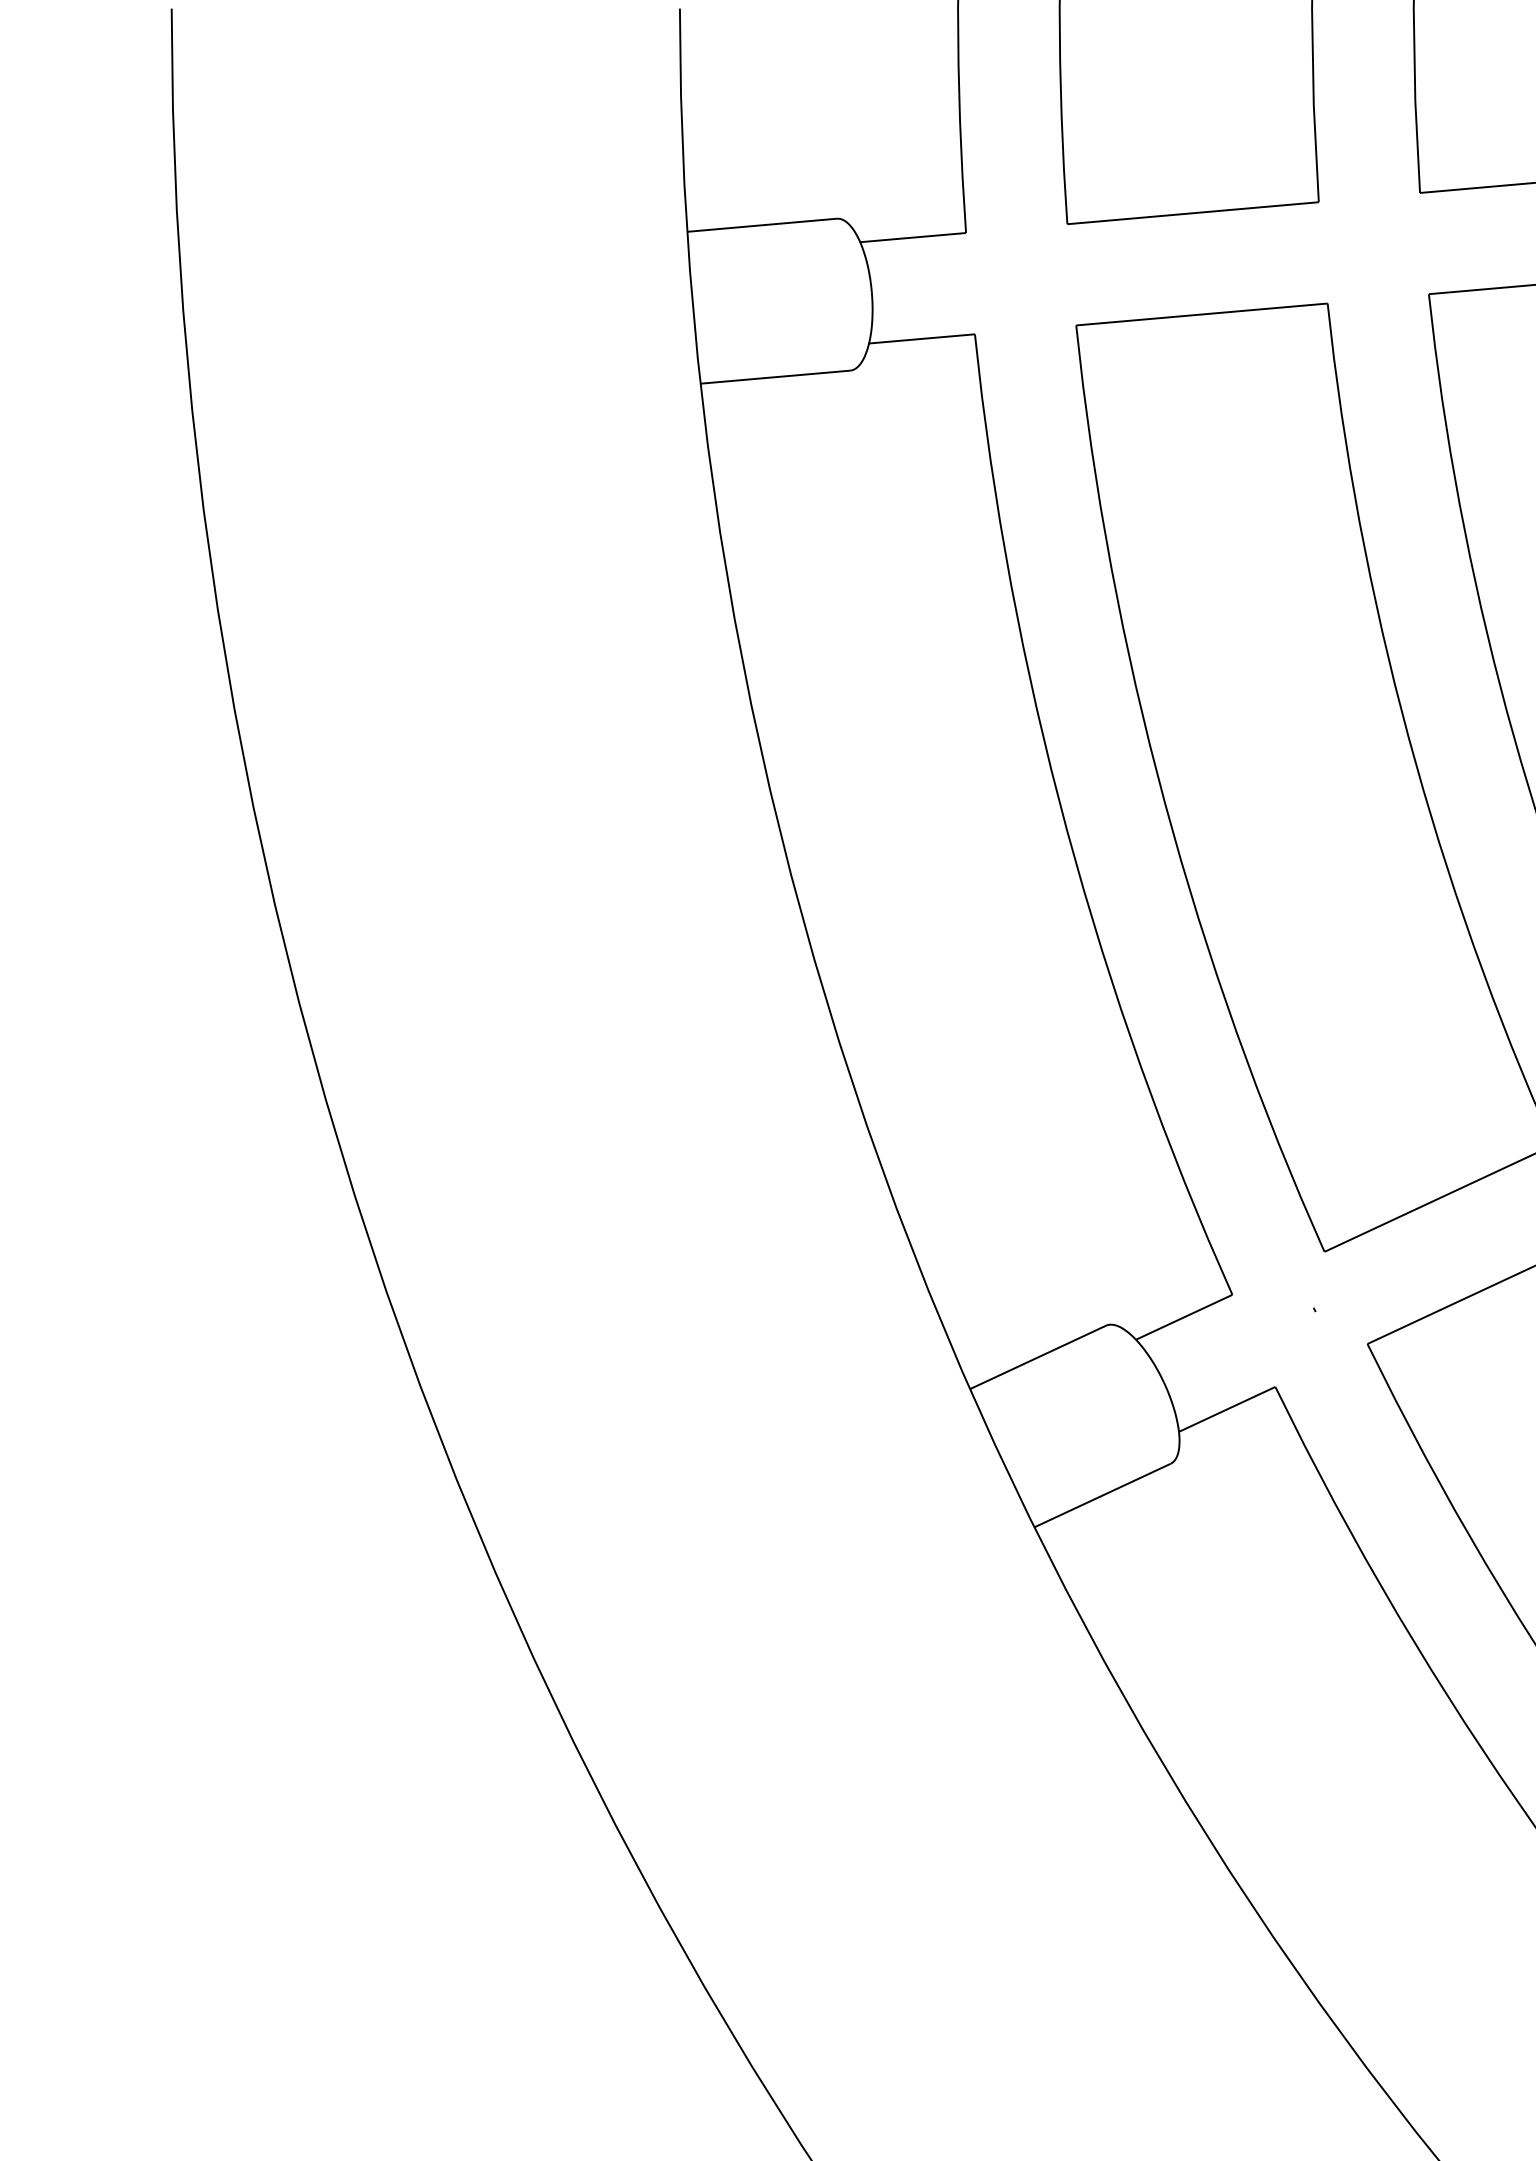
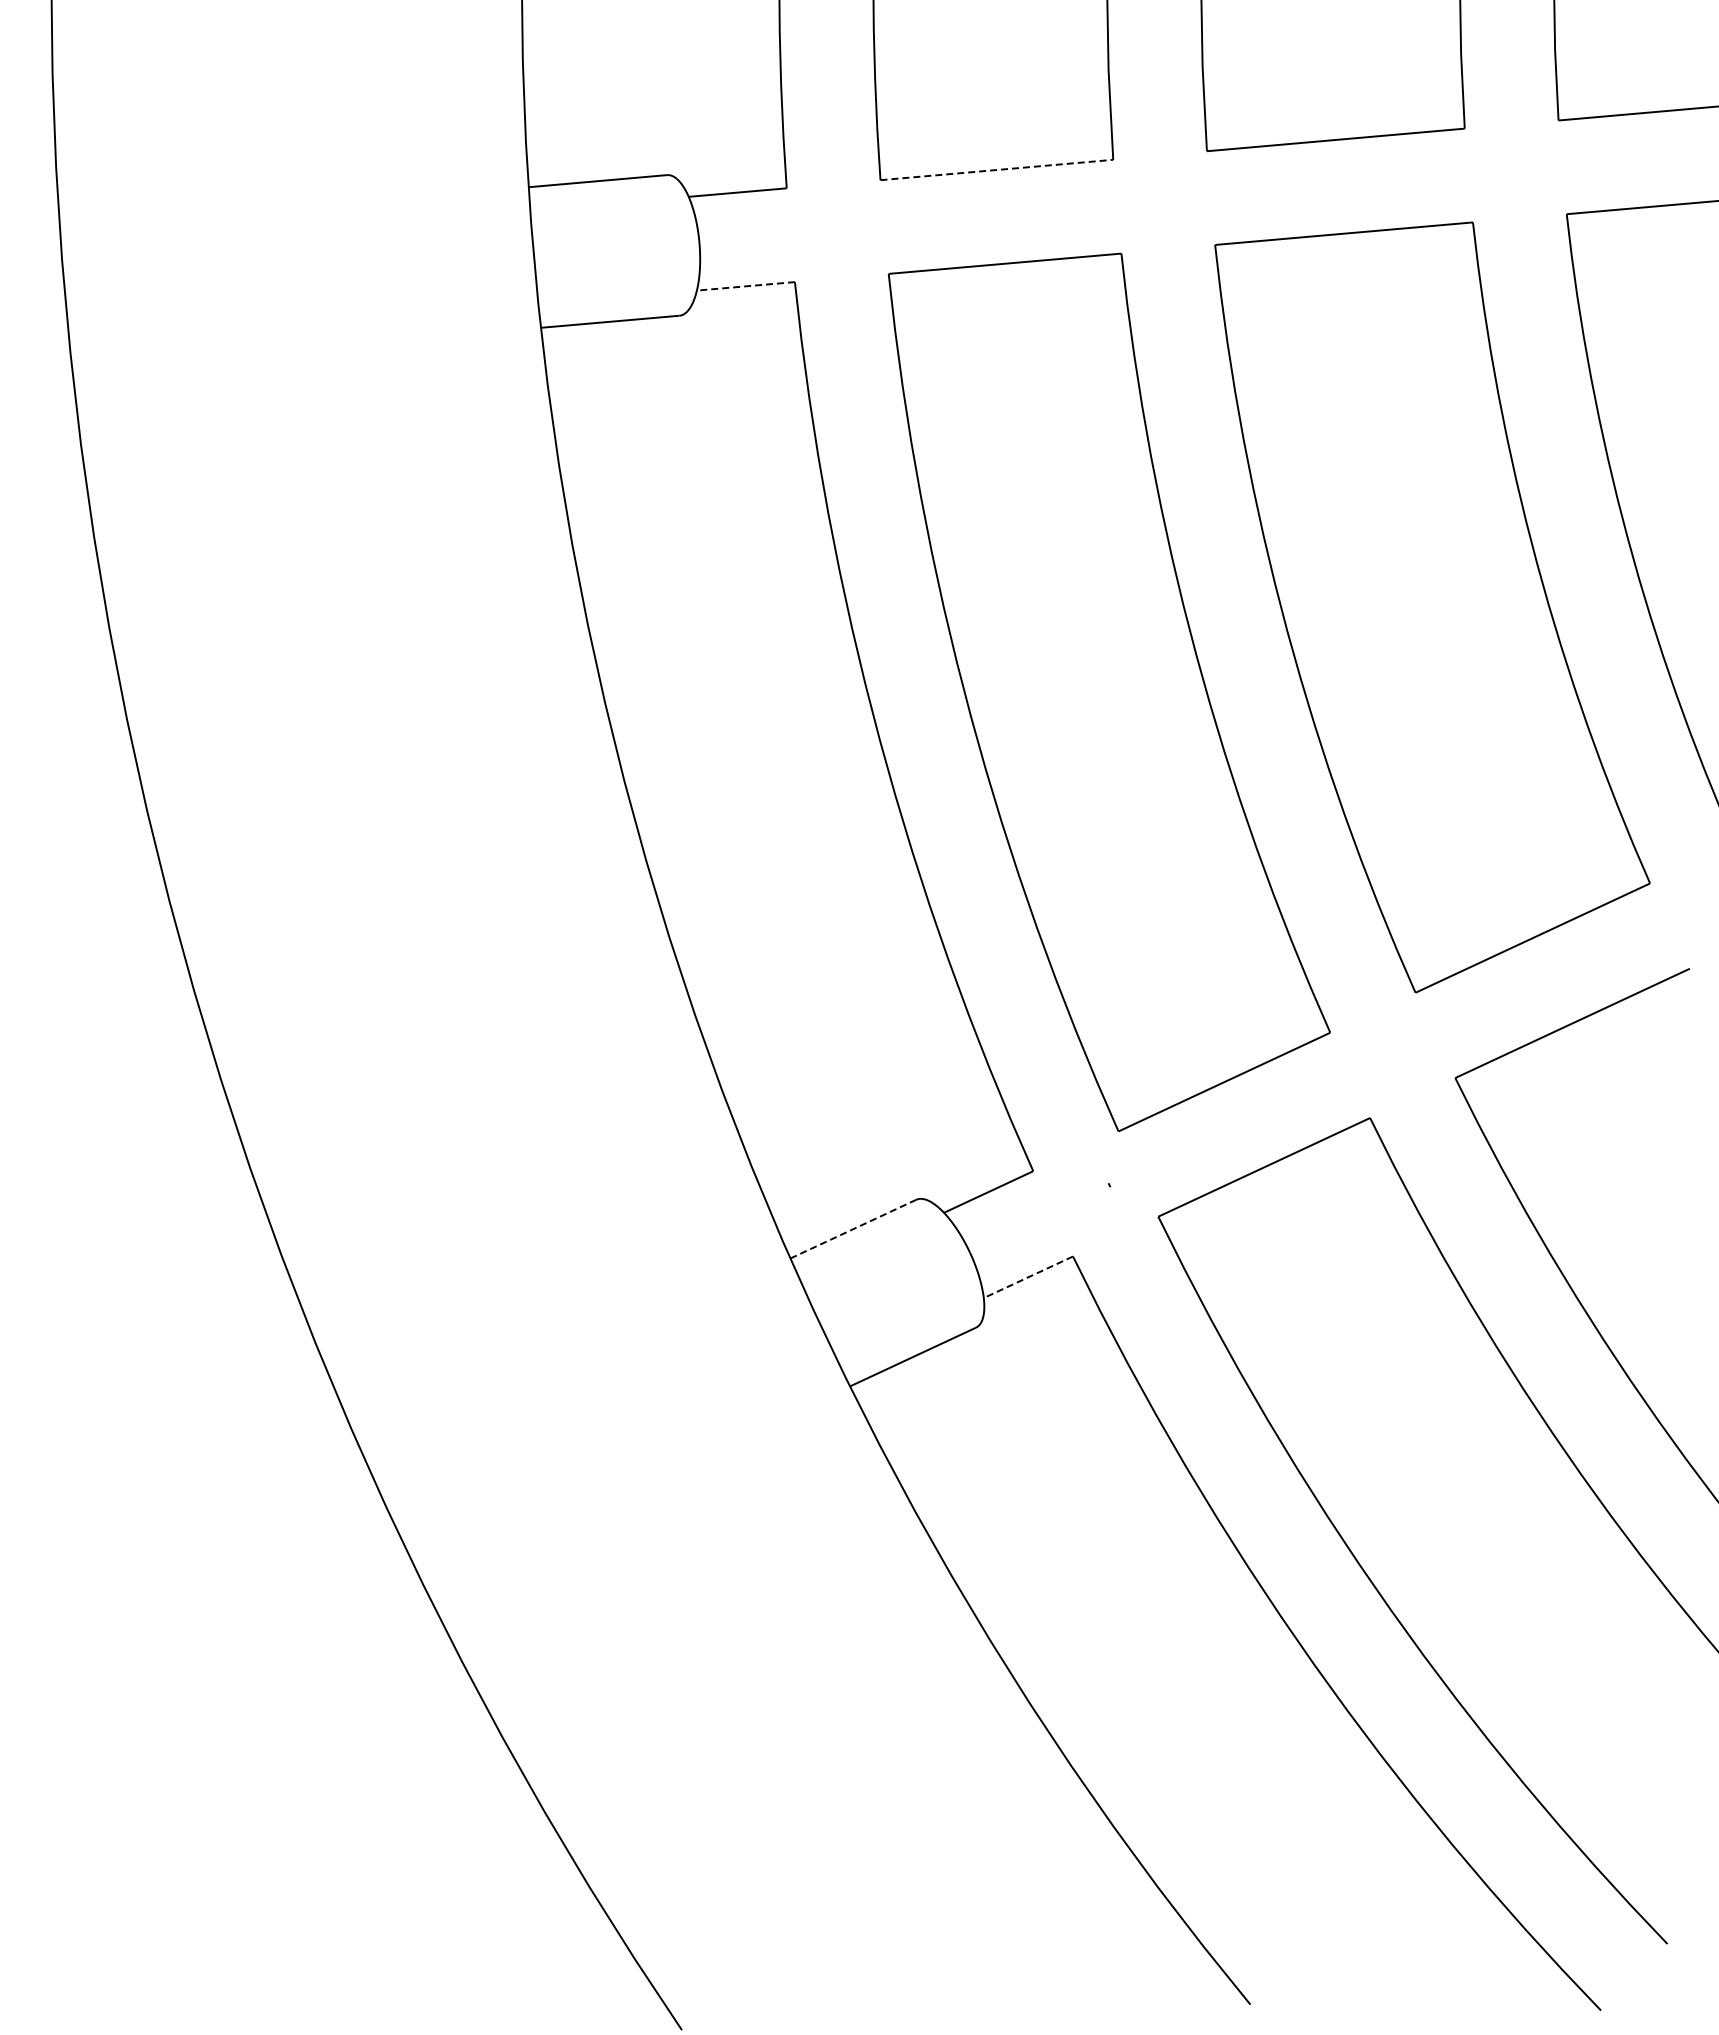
line: (1192, 213) -> (996, 170), solid -> dashed
line: (921, 339) -> (745, 286), solid -> dashed
line: (1038, 1356) -> (853, 1228), solid -> dashed
line: (1226, 1409) -> (1027, 1277), solid -> dashed

